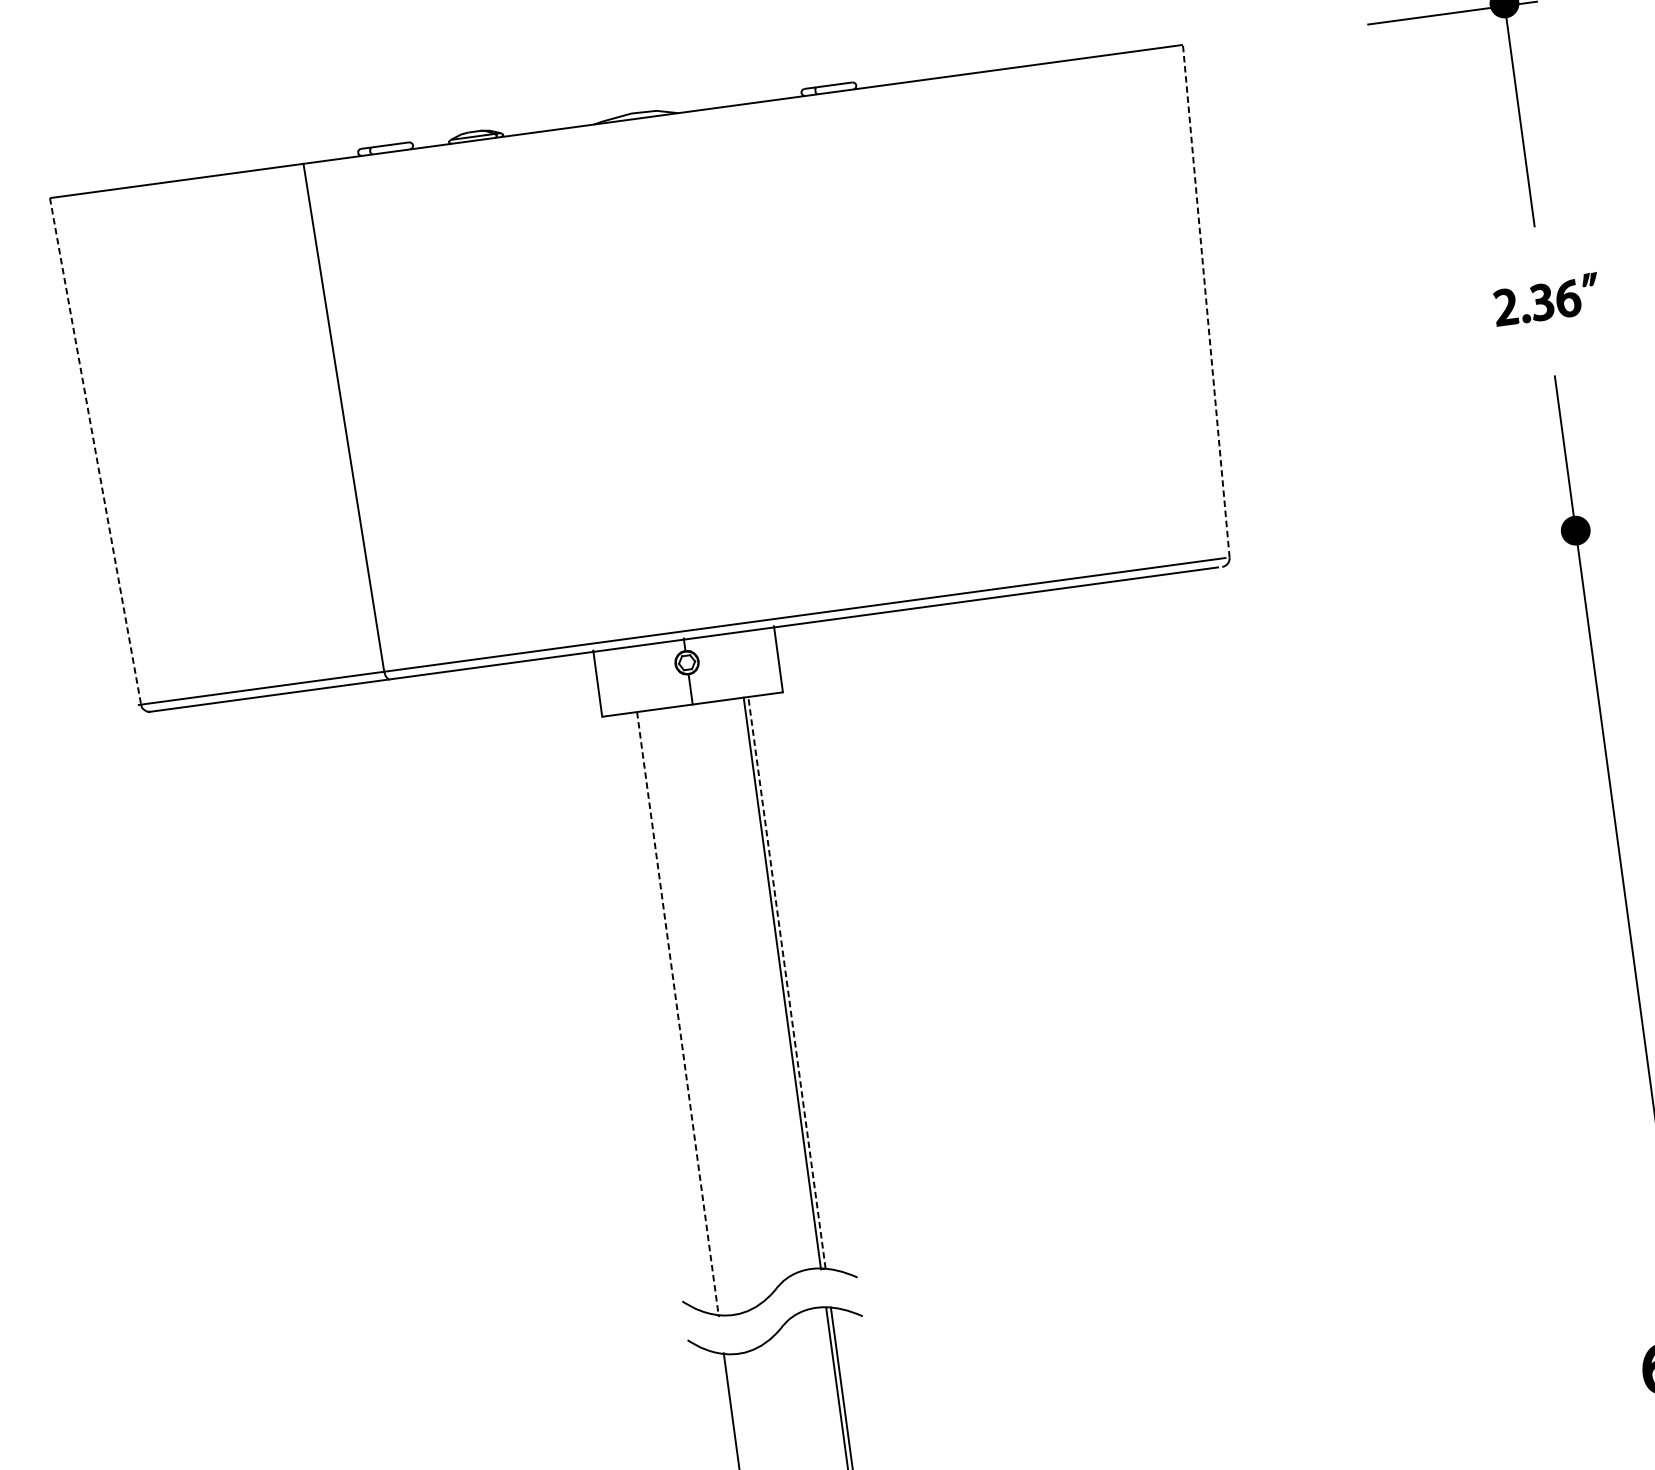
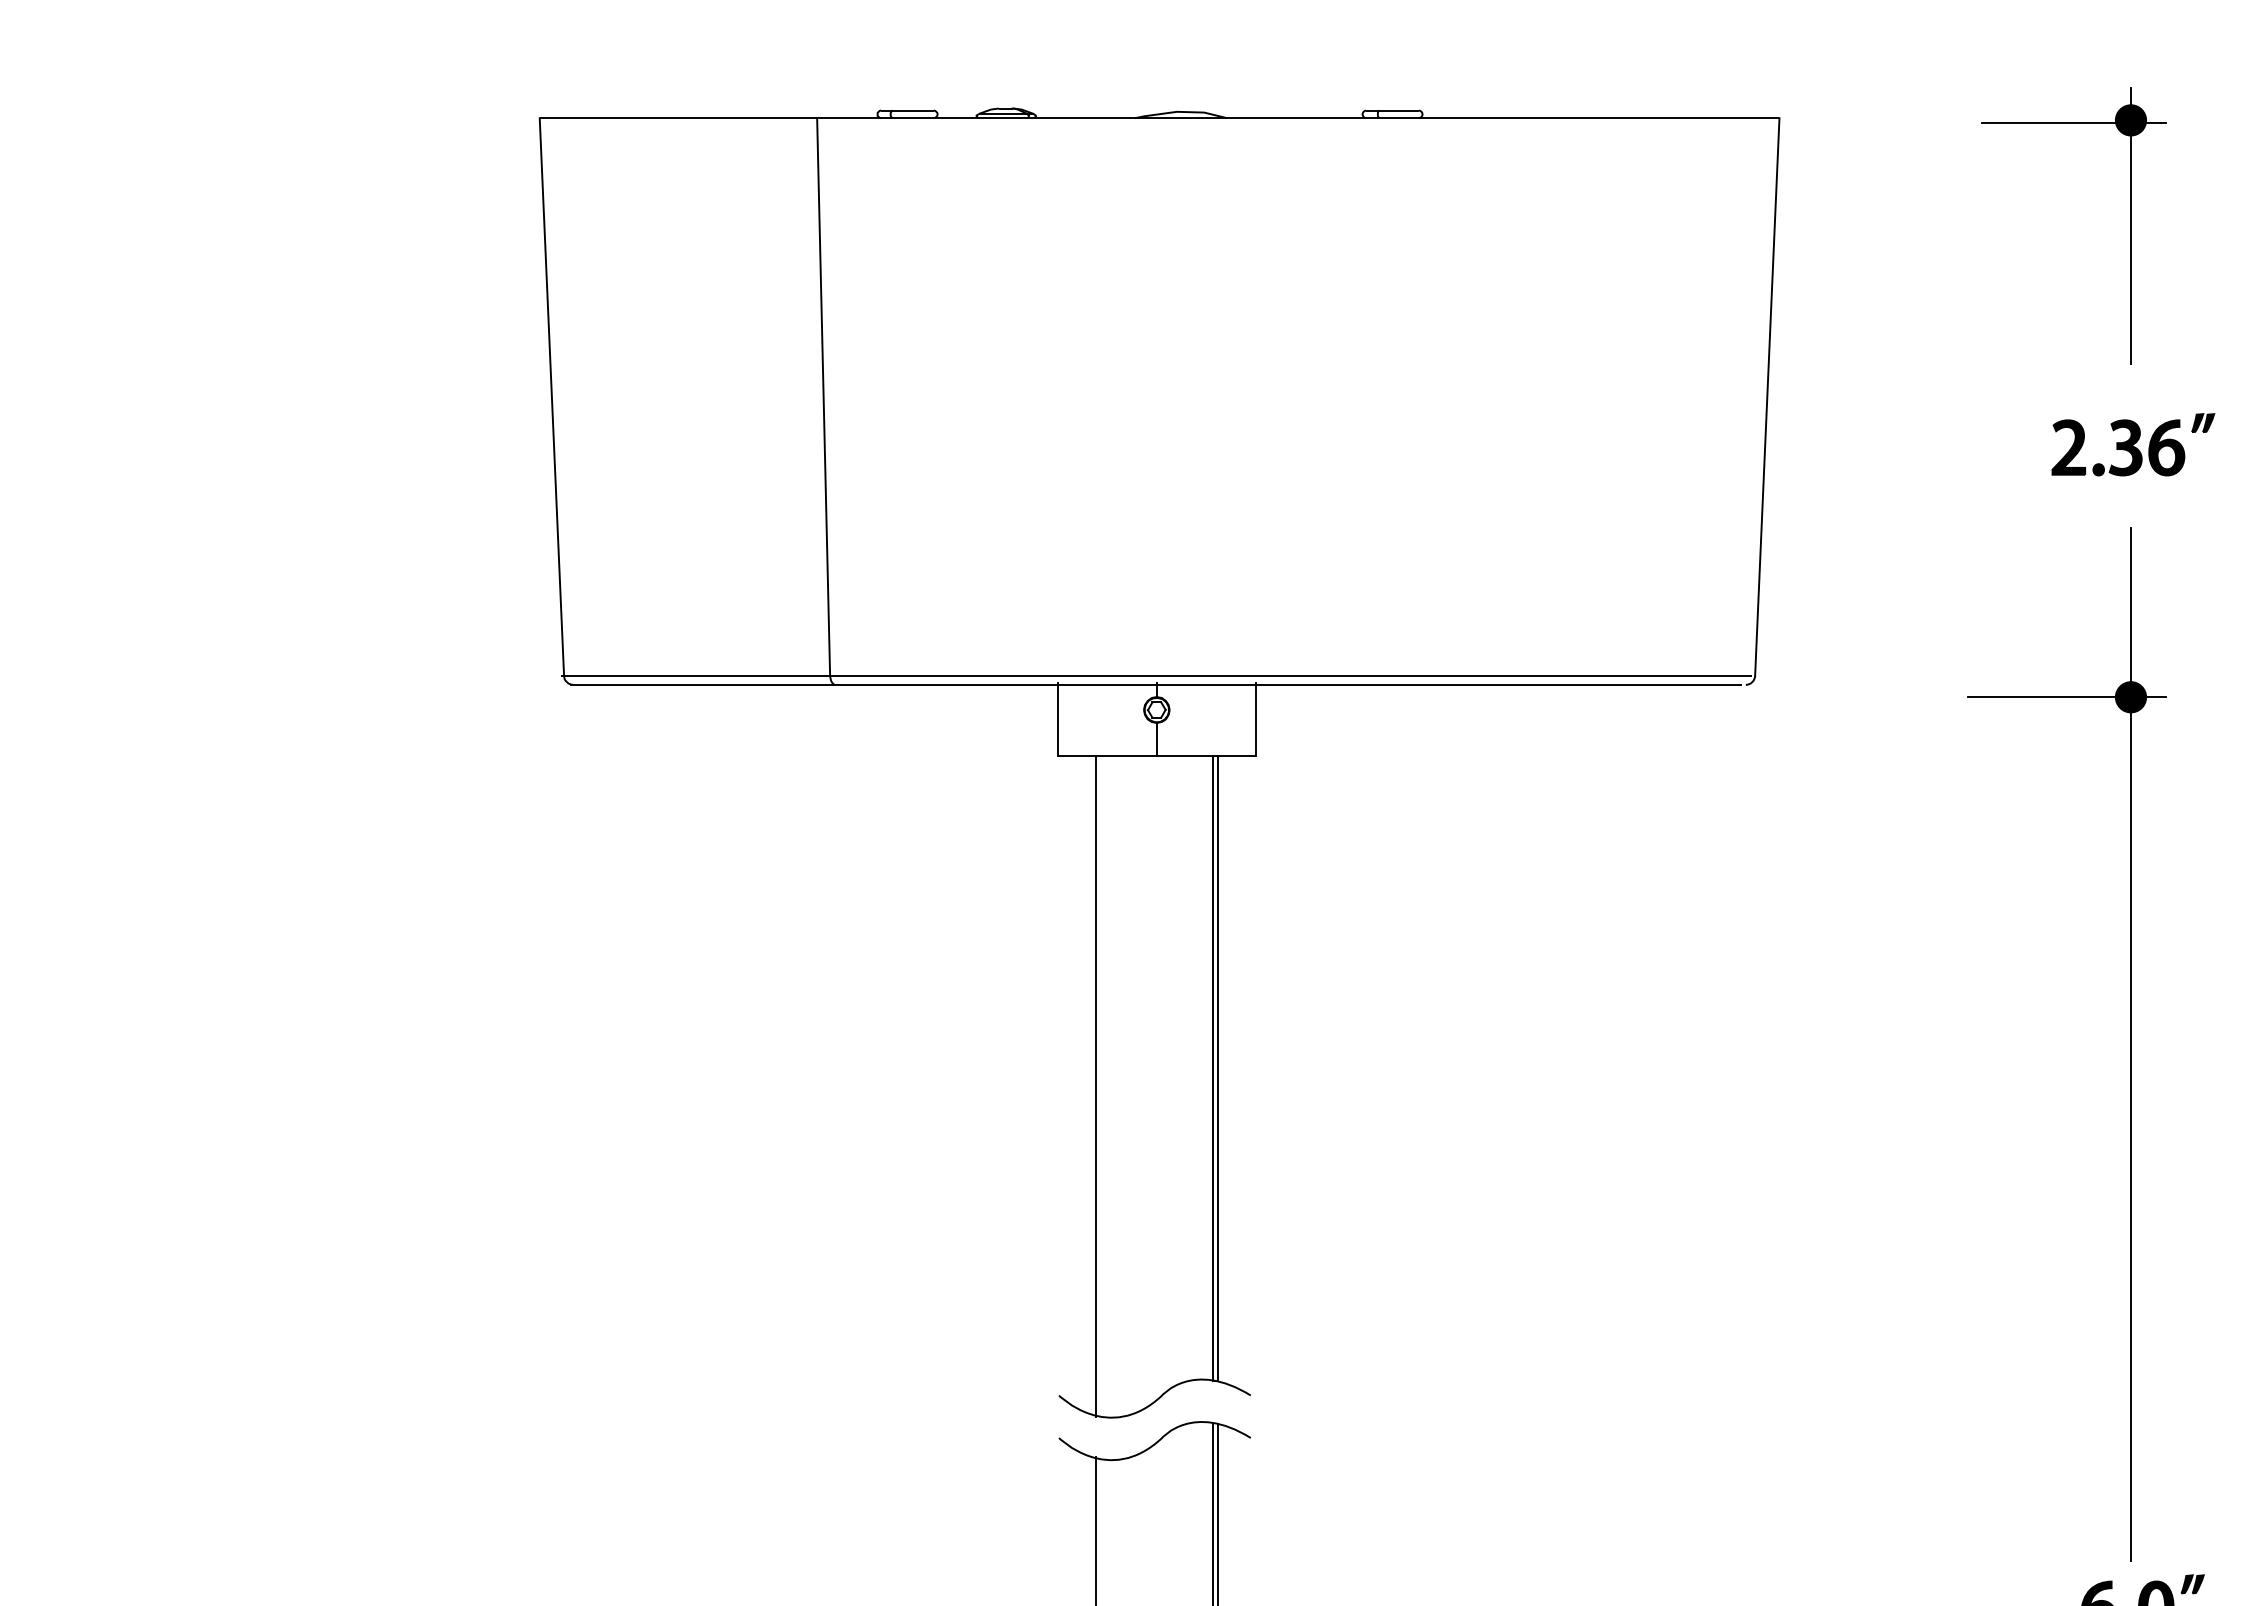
part: (1546, 299) -> (2133, 444), size x1.43
line: (1206, 300) -> (1767, 396), dashed -> solid
line: (95, 451) -> (551, 397), dashed -> solid
line: (1516, 538) -> (2066, 697), added
line: (786, 982) -> (1217, 1068), dashed -> solid
line: (677, 1014) -> (1095, 1086), dashed -> solid

